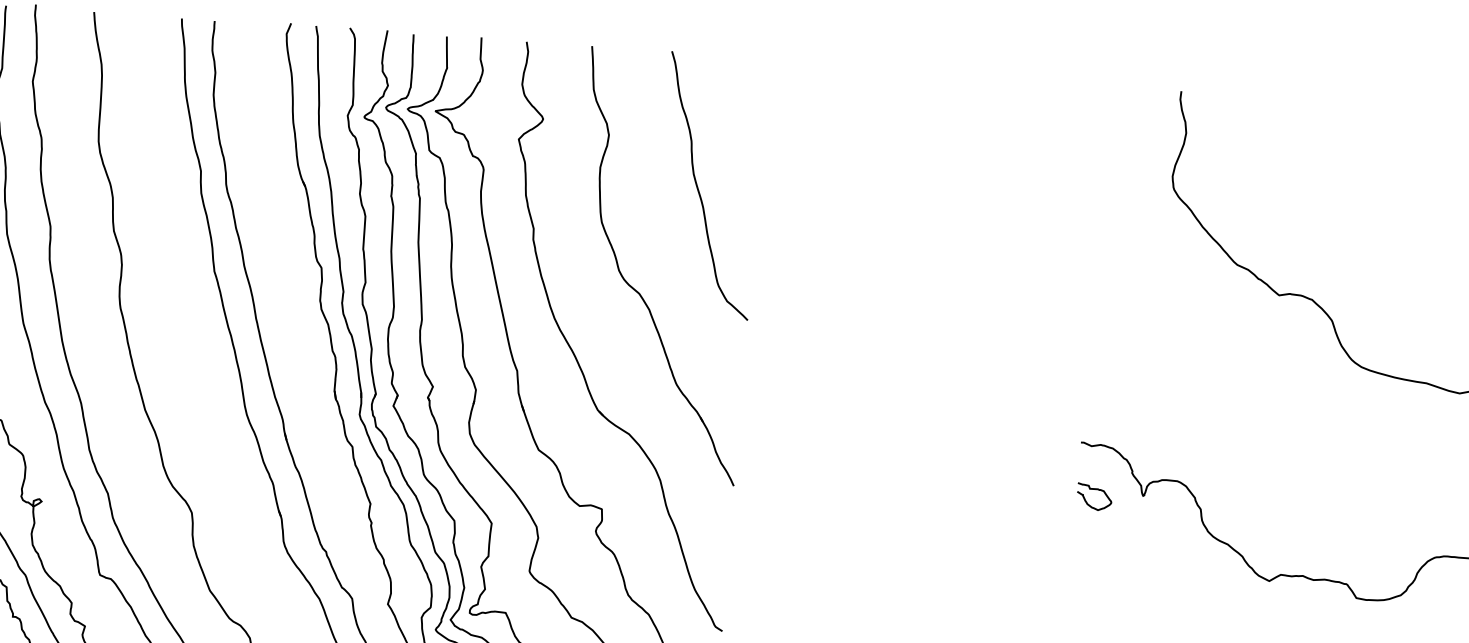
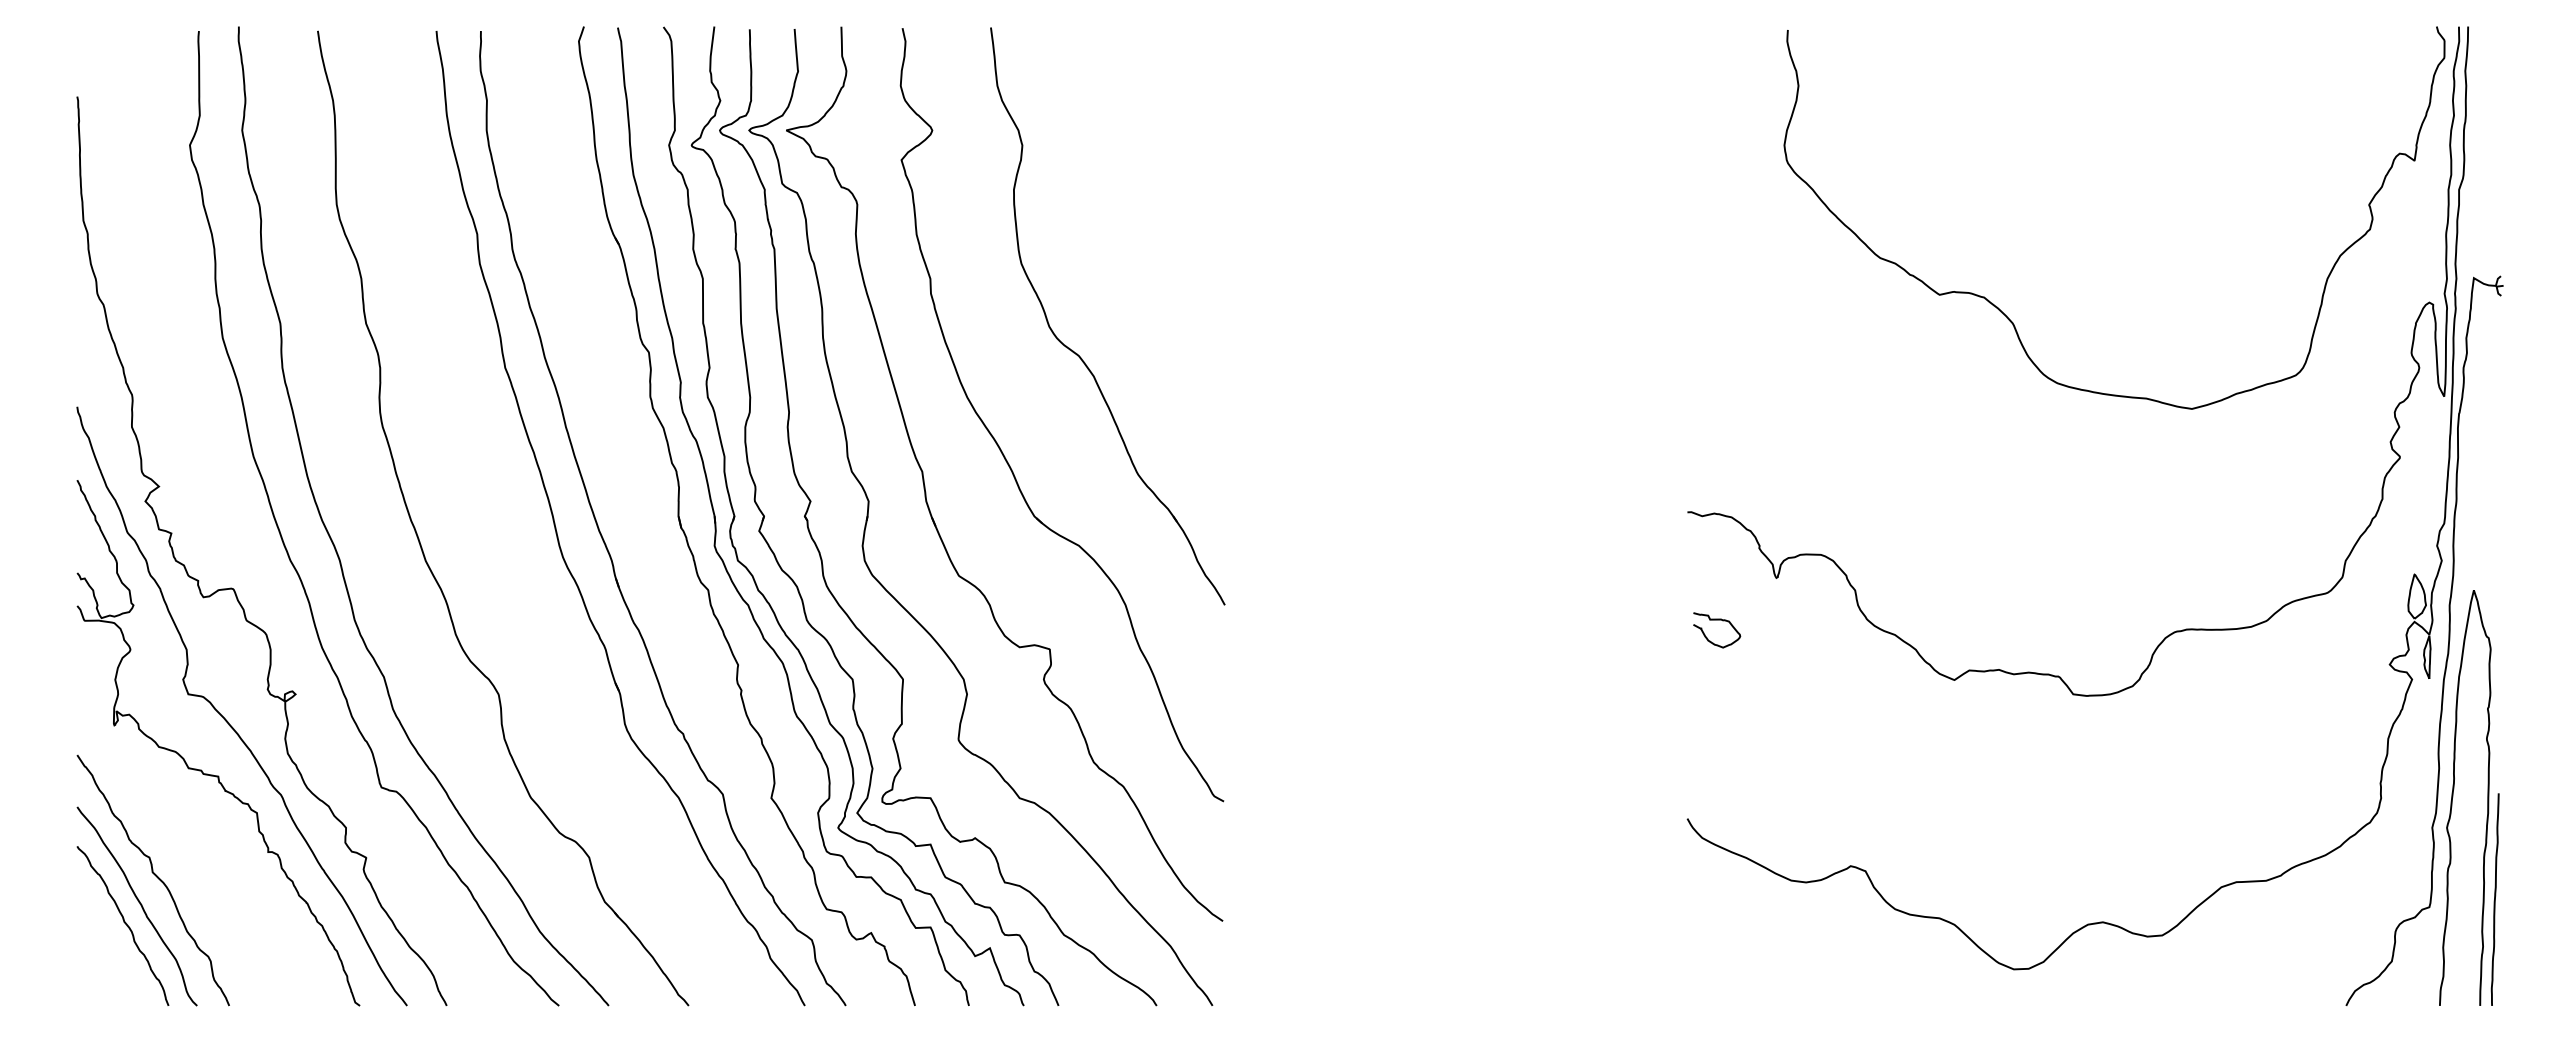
curve: (698, 189) -> (1148, 209), removed
curve: (1095, 489) -> (1717, 620), moved

